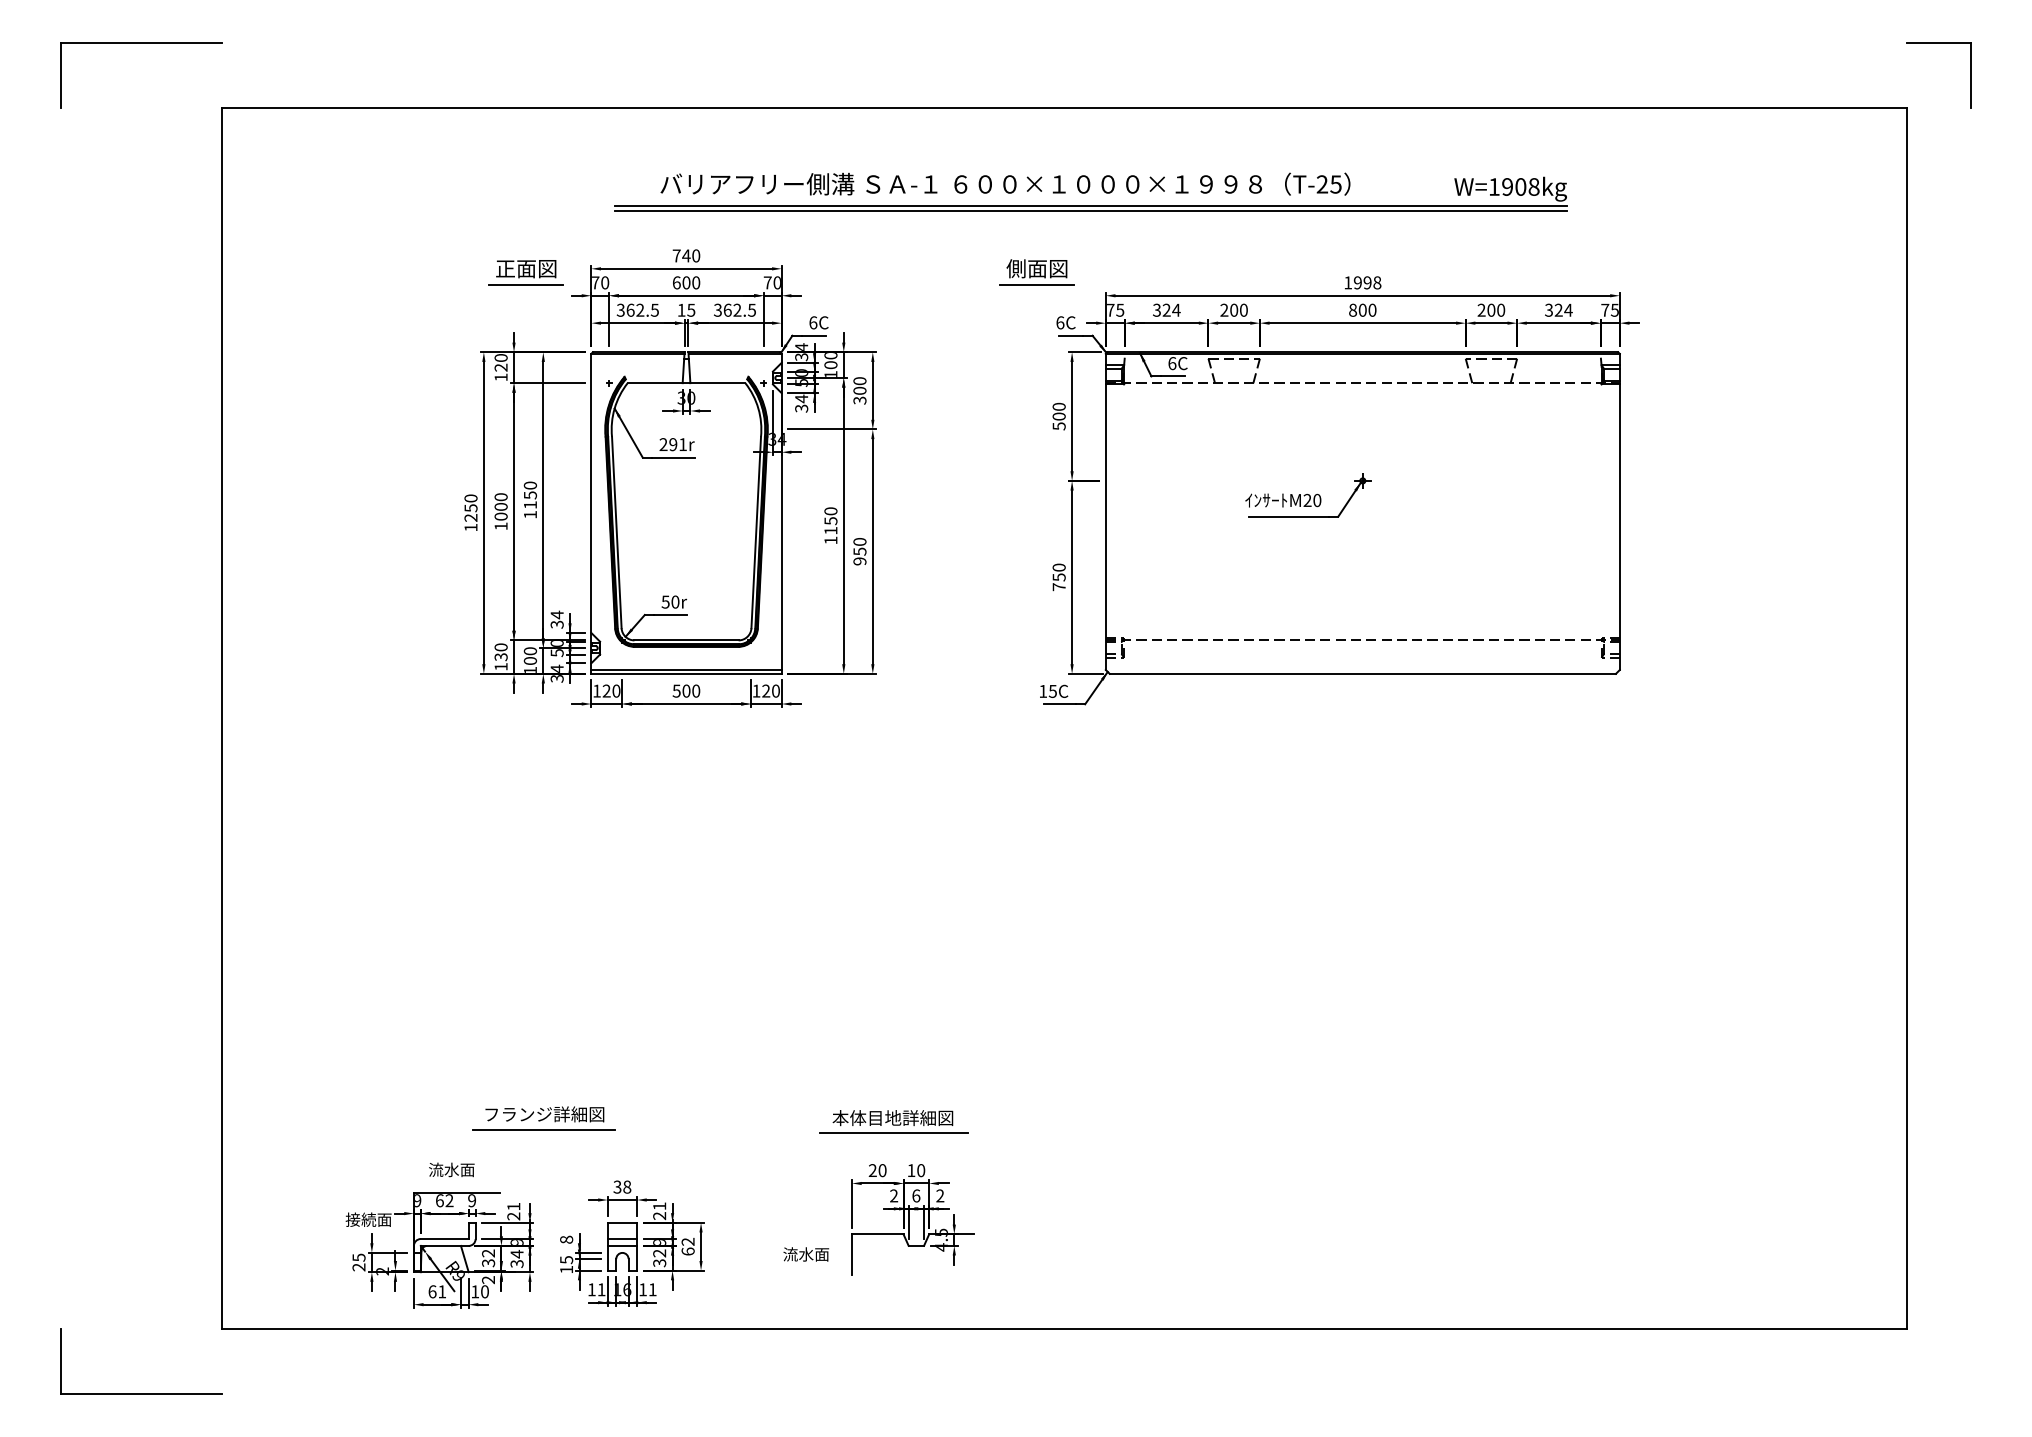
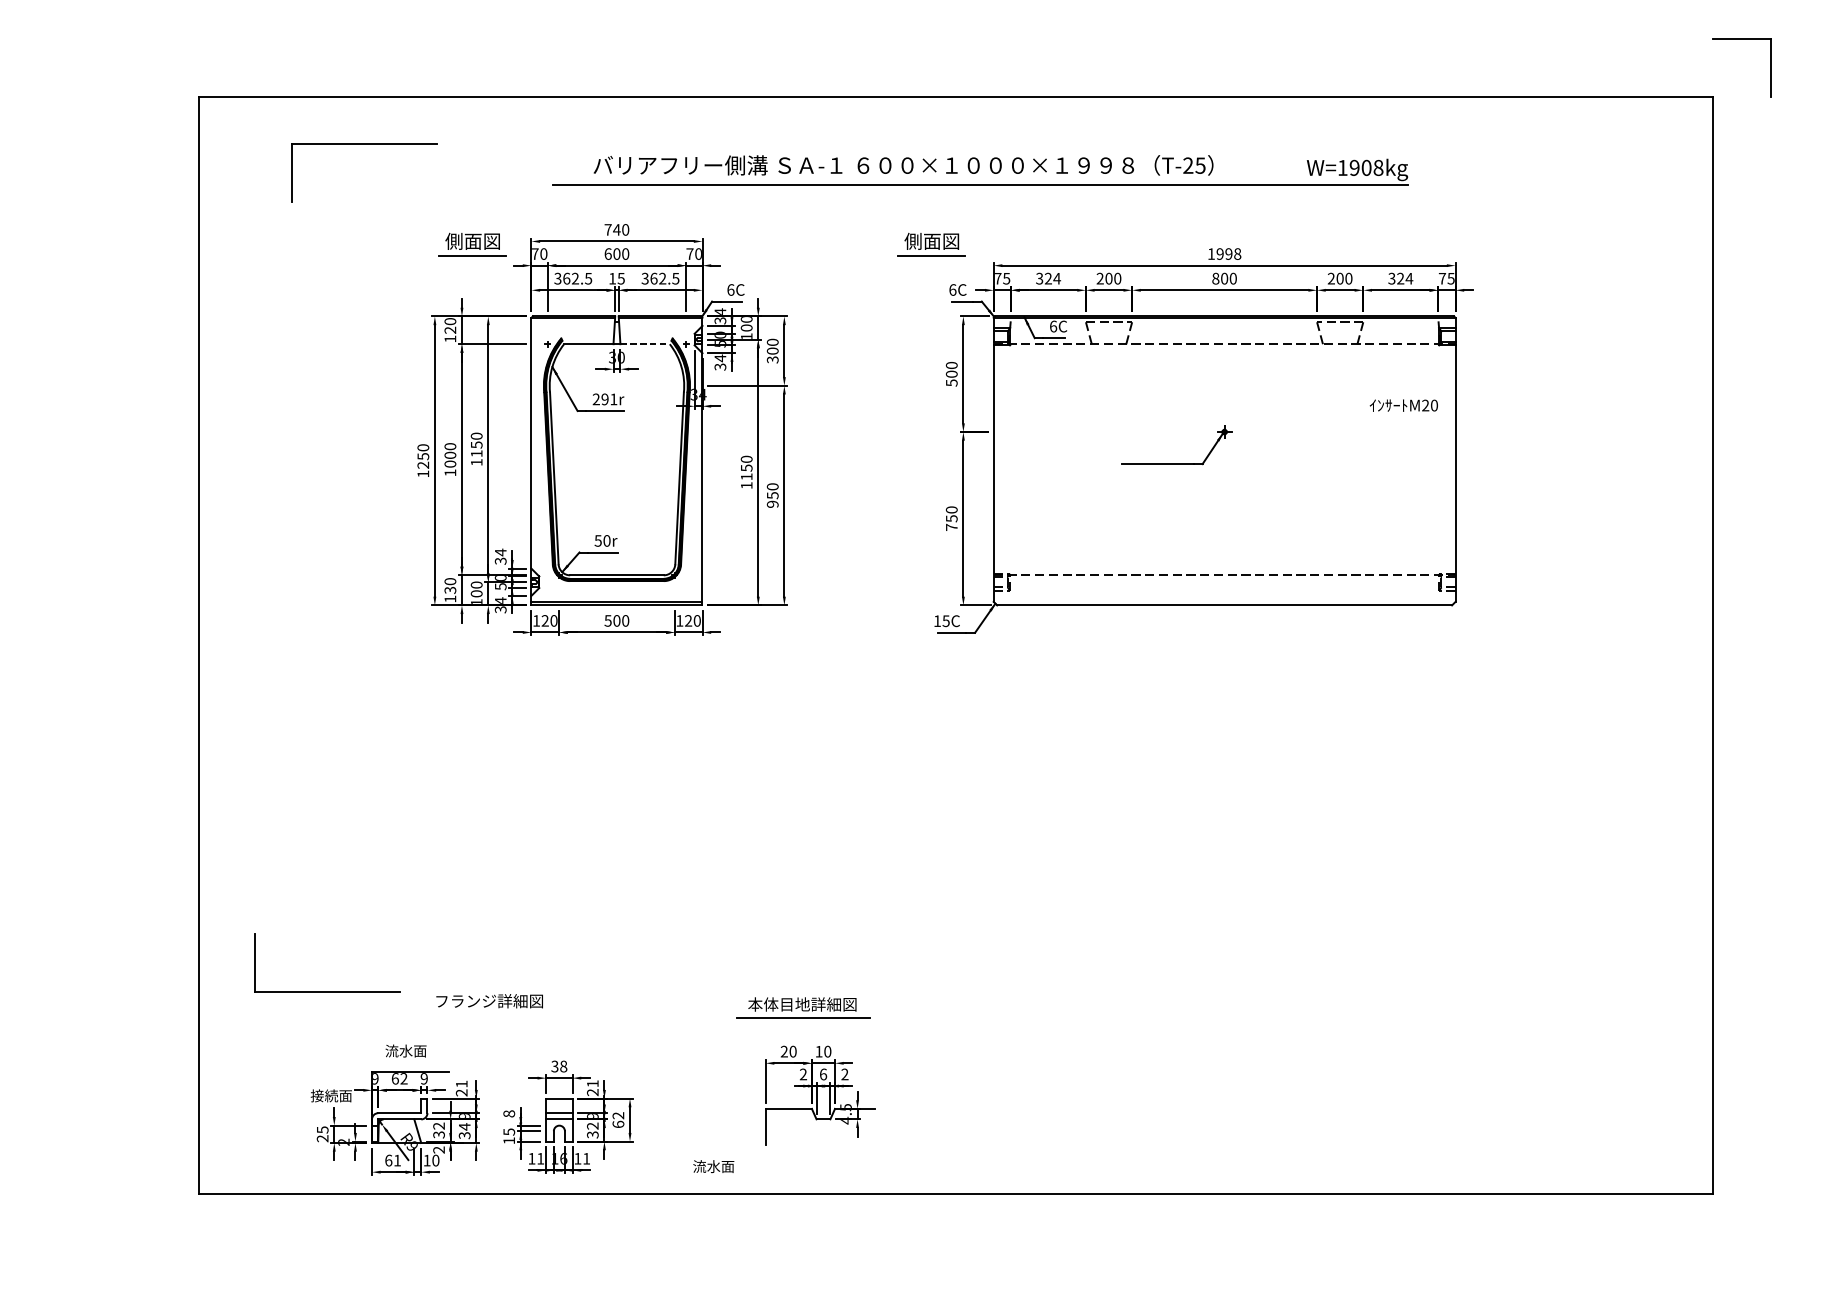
part: (141, 43) -> (364, 144), moved
line: (1090, 210) -> (979, 189), removed
text: (504, 268) -> (453, 241), 正面図 -> 側面図
line: (718, 383) -> (645, 344), solid -> dashed
text: (1283, 500) -> (1404, 405), moved
line: (543, 1129) -> (488, 1014), removed
text: (806, 1254) -> (713, 1166), moved
part: (141, 1393) -> (327, 991), moved

